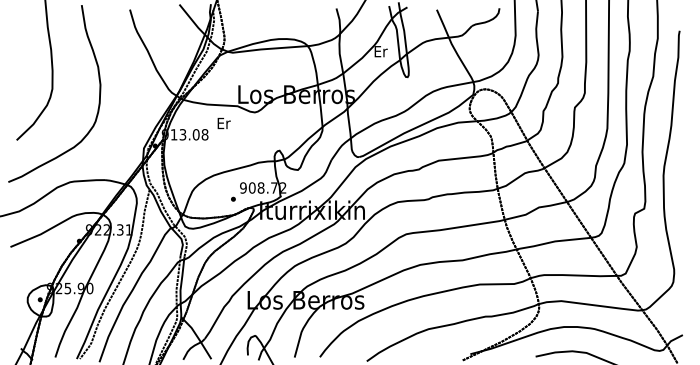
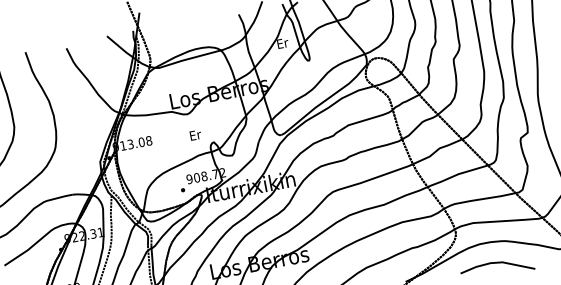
text: (223, 123) -> (195, 135), moved

